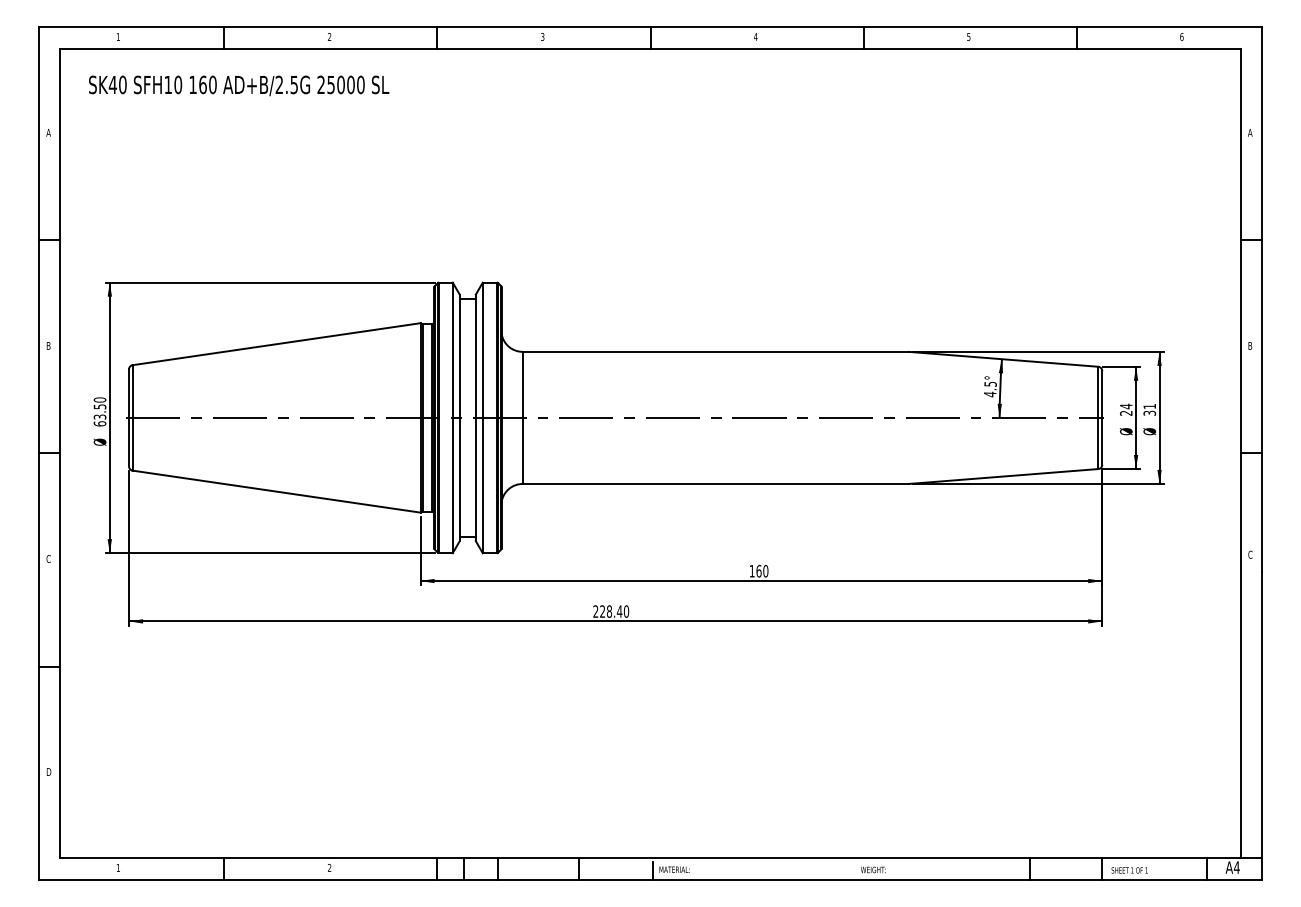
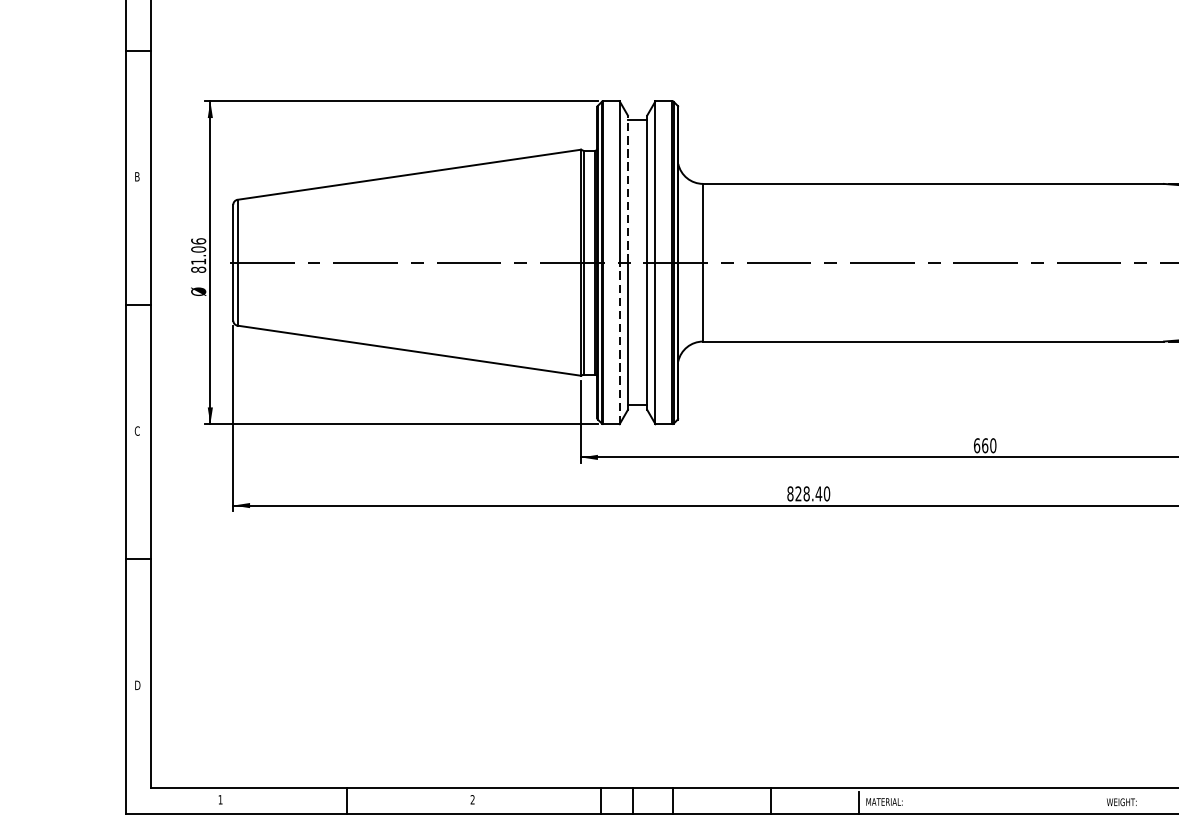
line: (459, 356) -> (627, 189), solid -> dashed
text: (99, 411) -> (198, 255), 63.50 -> 81.06
line: (452, 485) -> (619, 343), solid -> dashed
text: (751, 570) -> (976, 444), 160 -> 660
text: (595, 611) -> (789, 493), 228.40 -> 828.40

